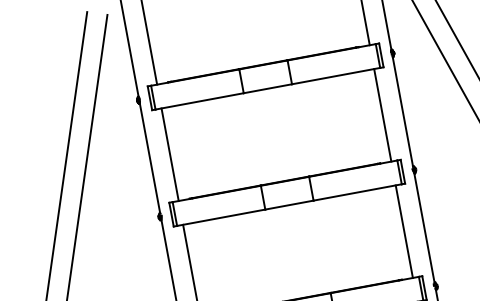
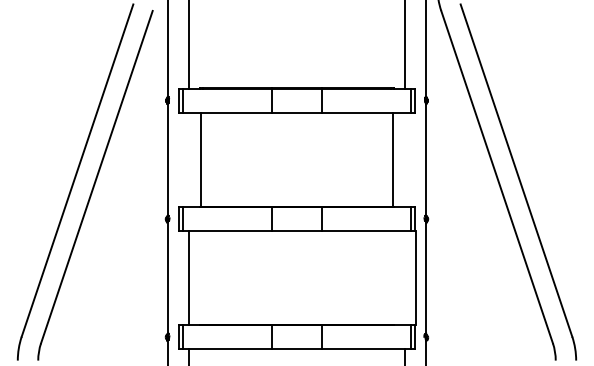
line: (383, 114) -> (393, 159), moved
line: (169, 154) -> (200, 159), moved
line: (404, 231) -> (416, 278), moved

